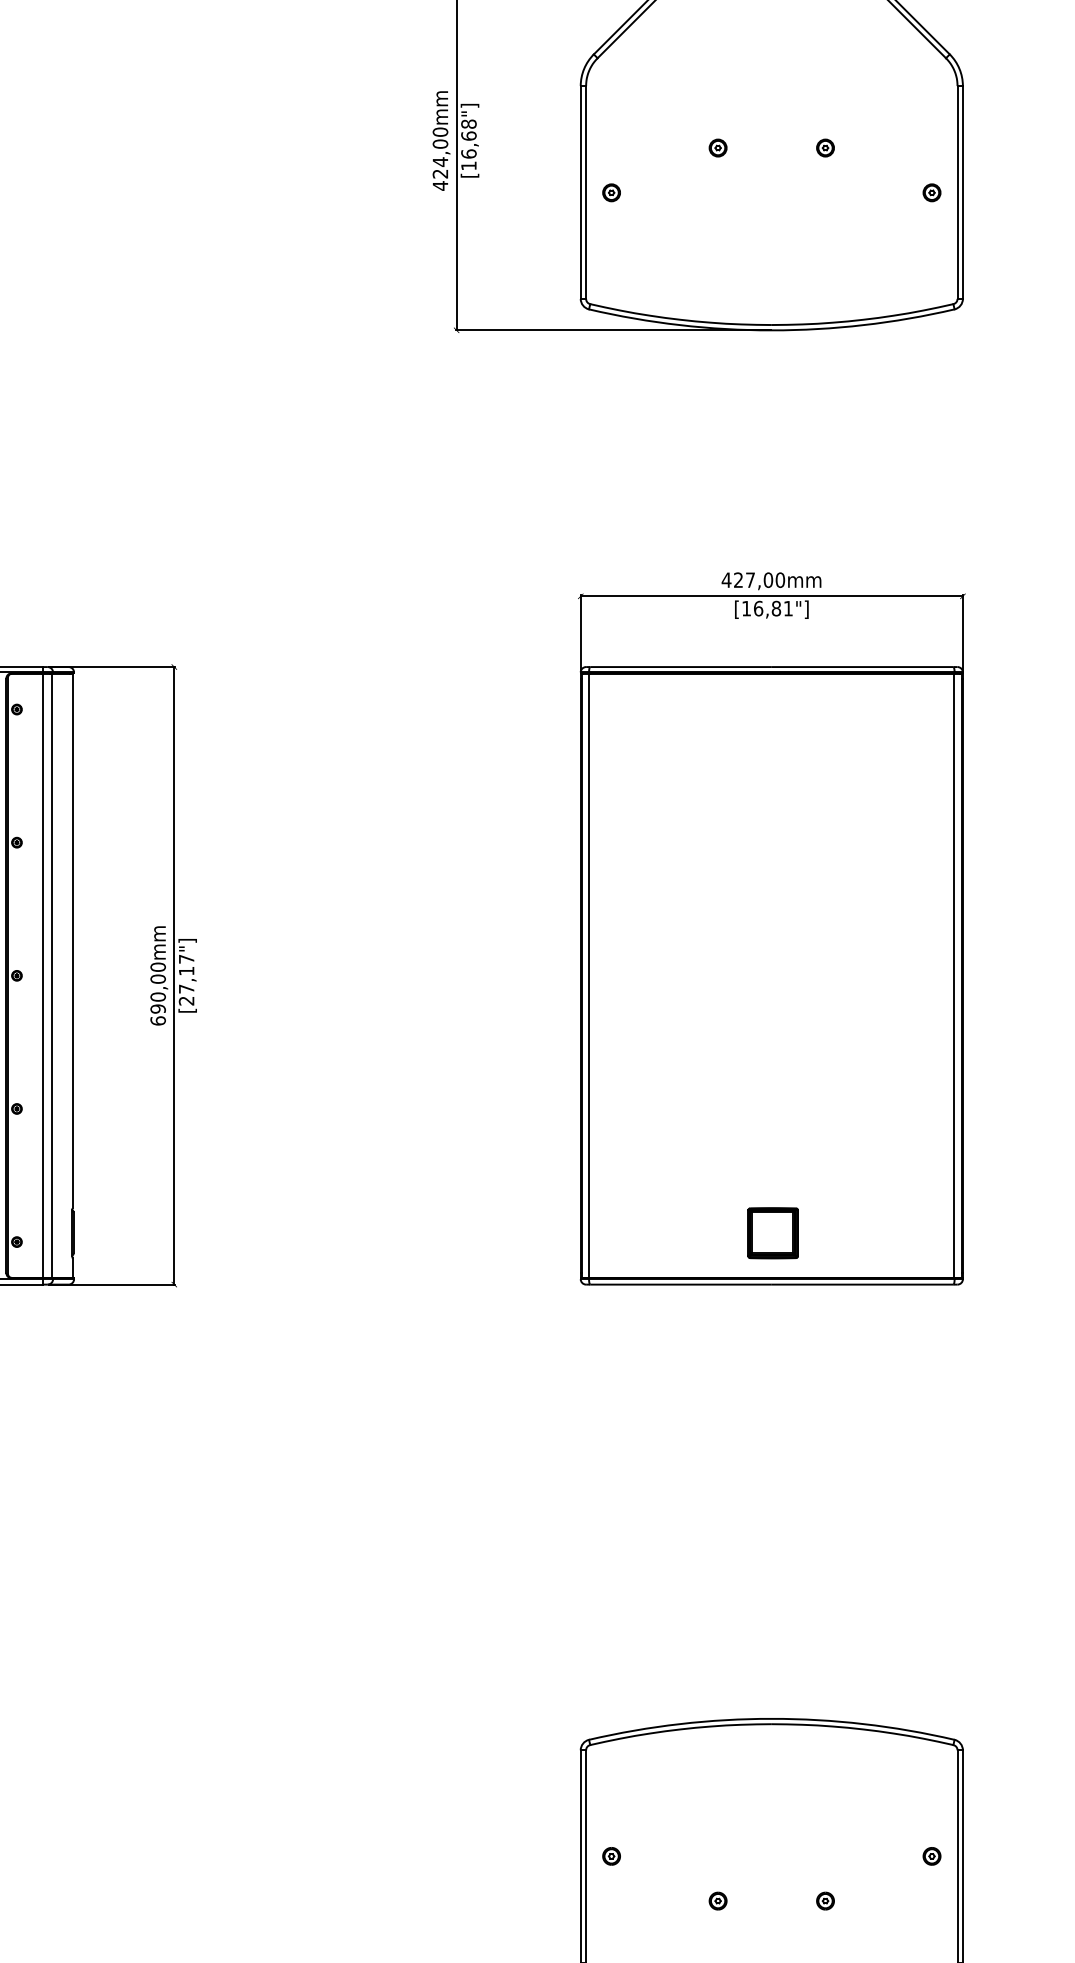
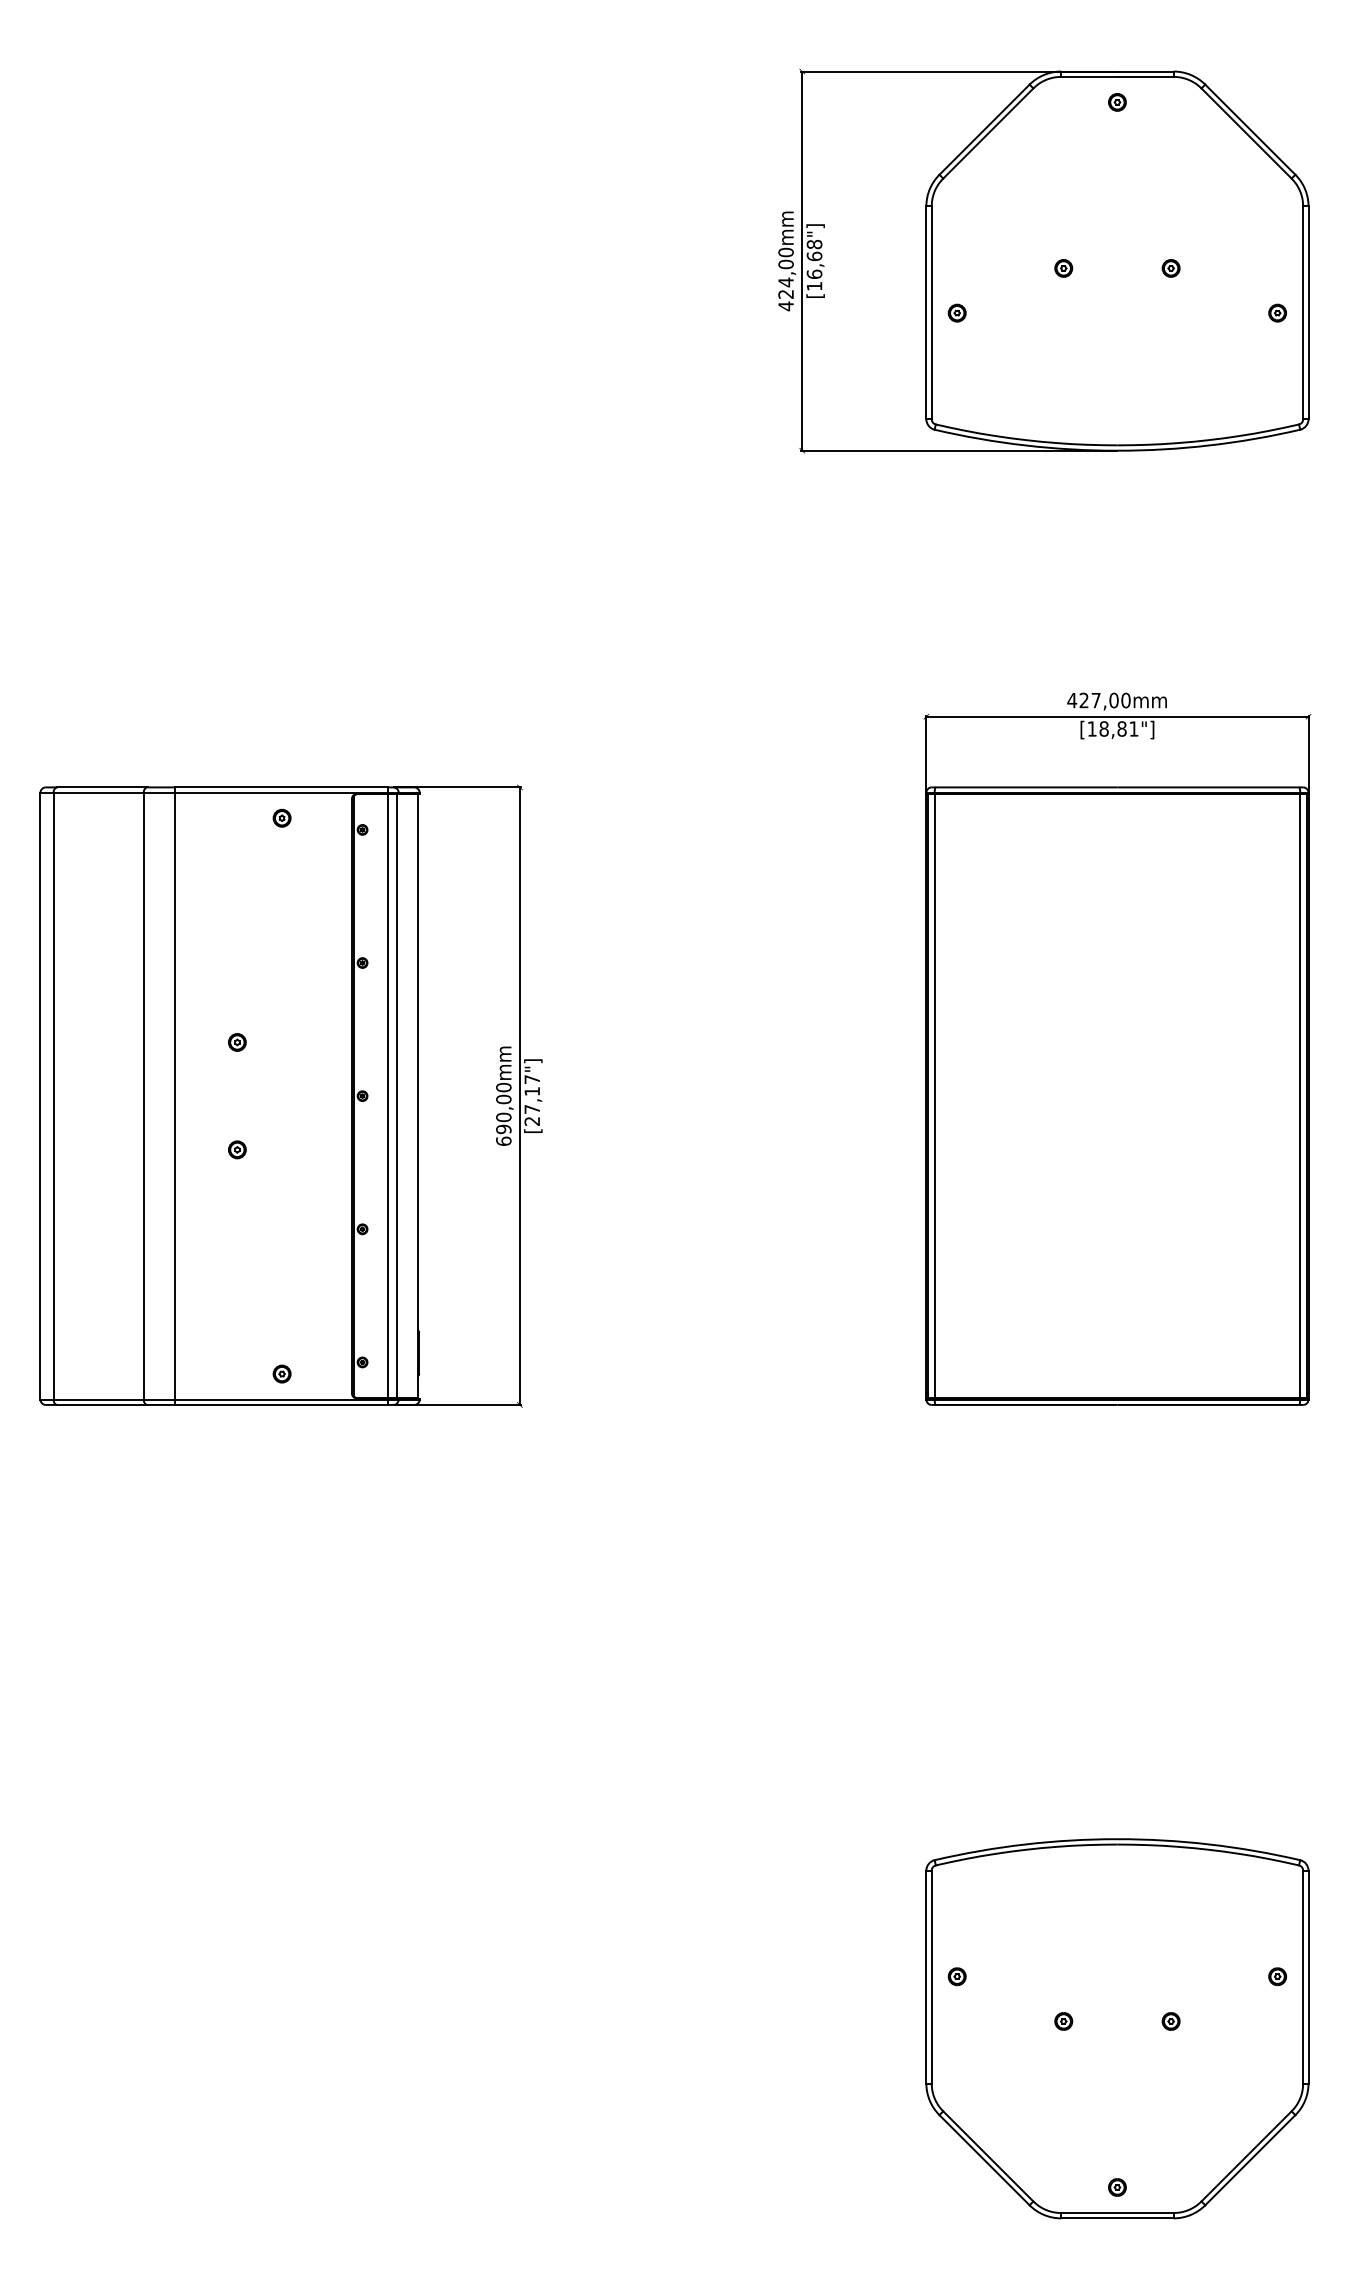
text: (757, 608) -> (1103, 728), [16,81"] -> [18,81"]
part: (772, 1233) -> (1118, 1353), removed

